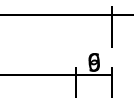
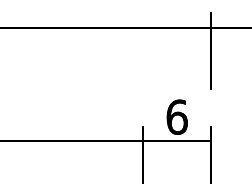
text: (93, 62) -> (175, 117), 9 -> 6

